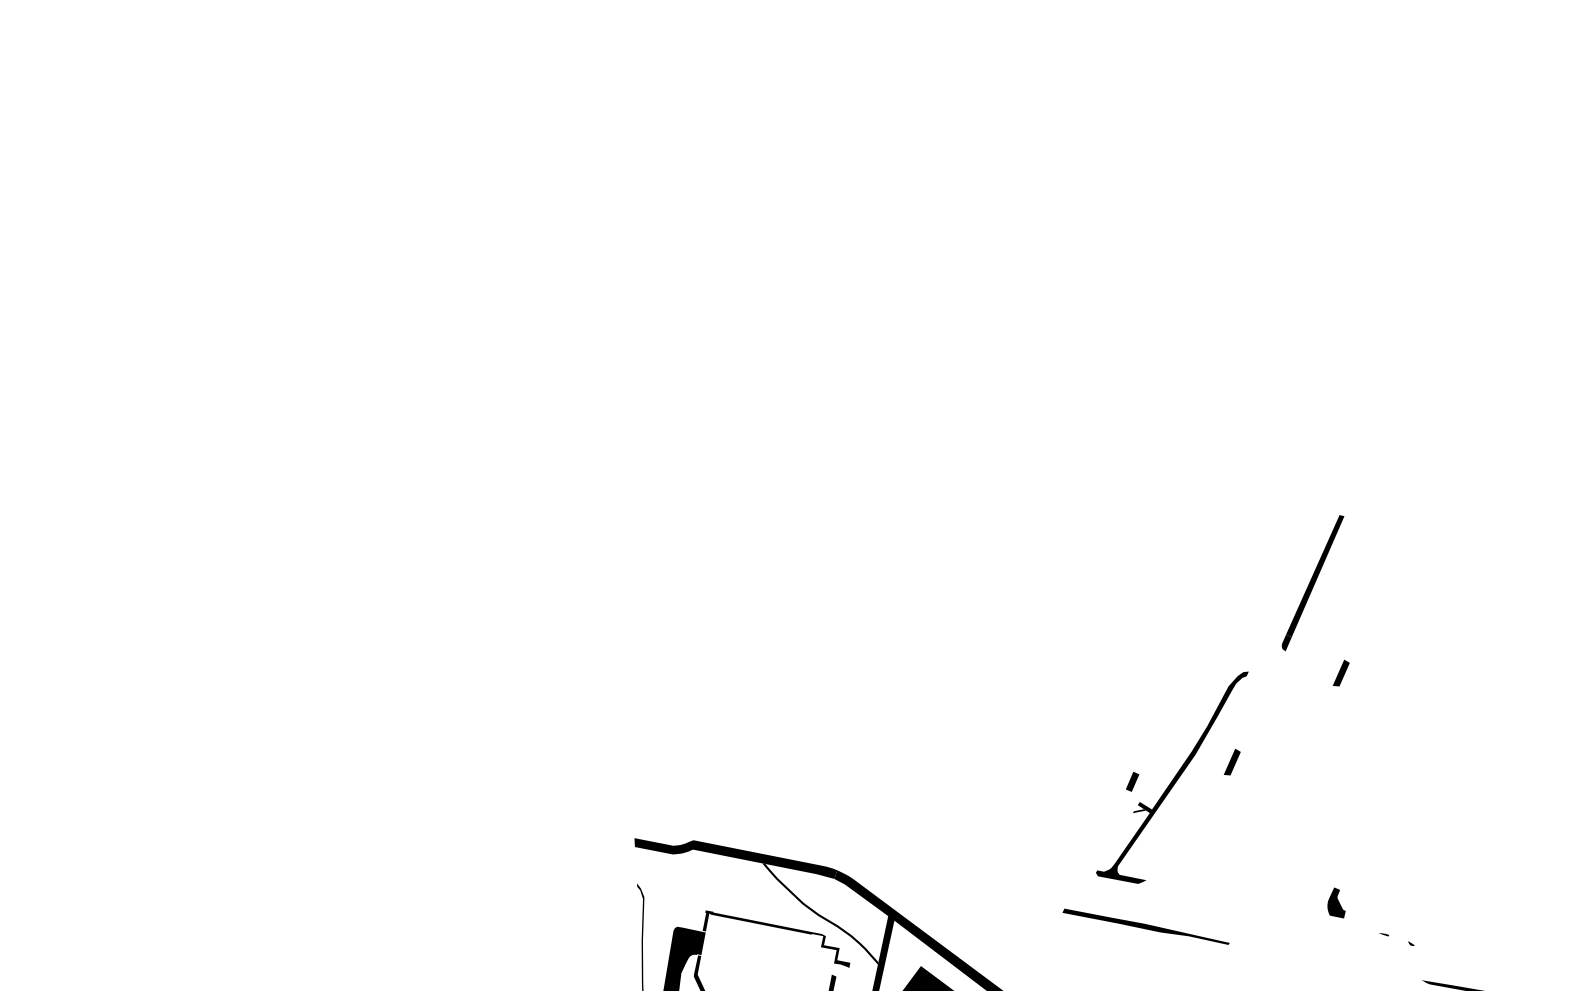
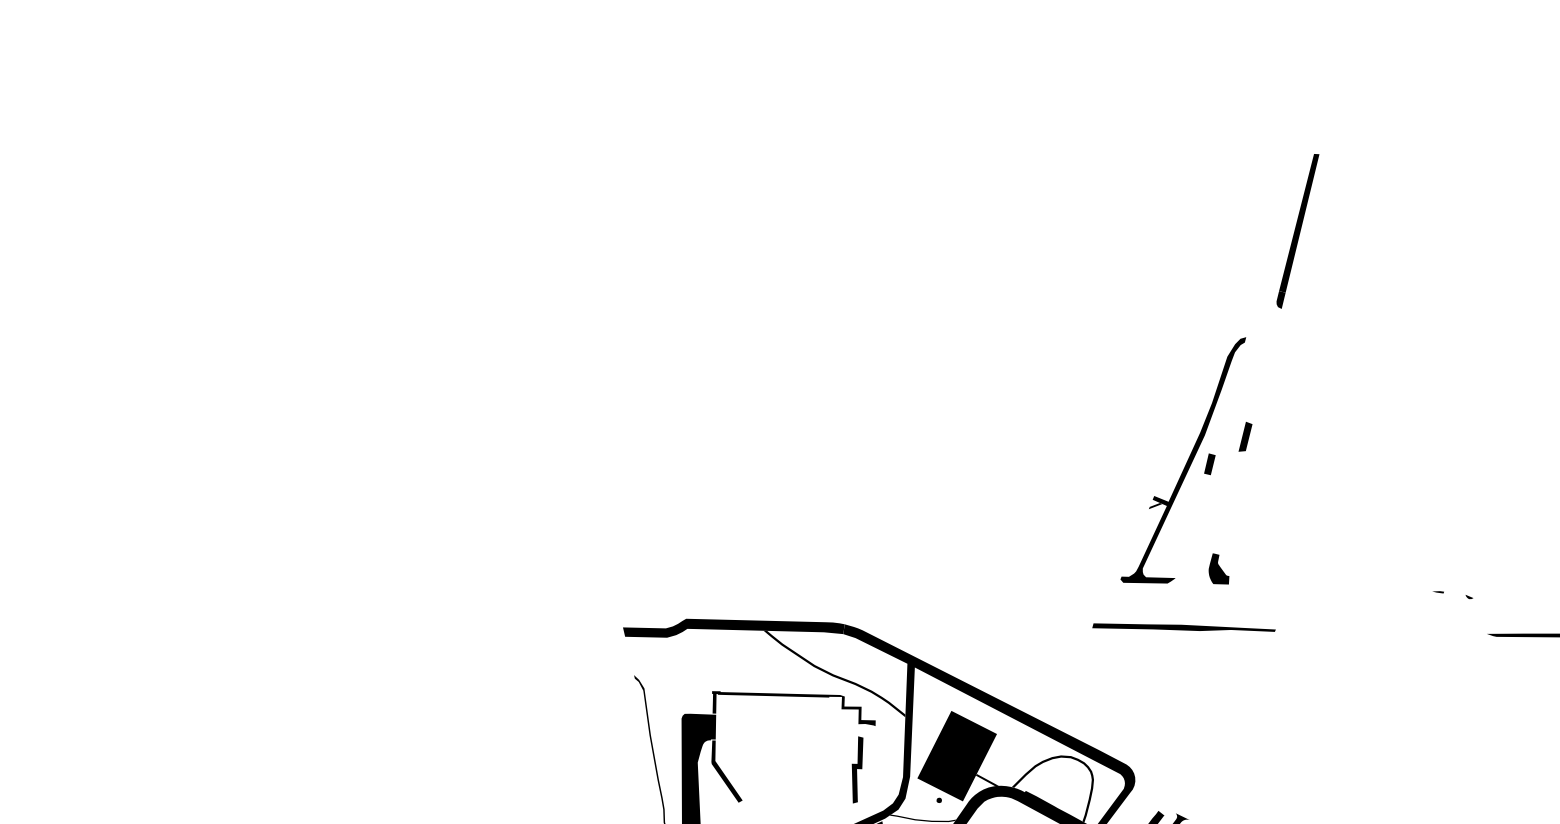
part: (1341, 672) -> (1345, 321), removed
part: (1132, 781) -> (1209, 463), moved
part: (1336, 902) -> (1217, 568), moved

